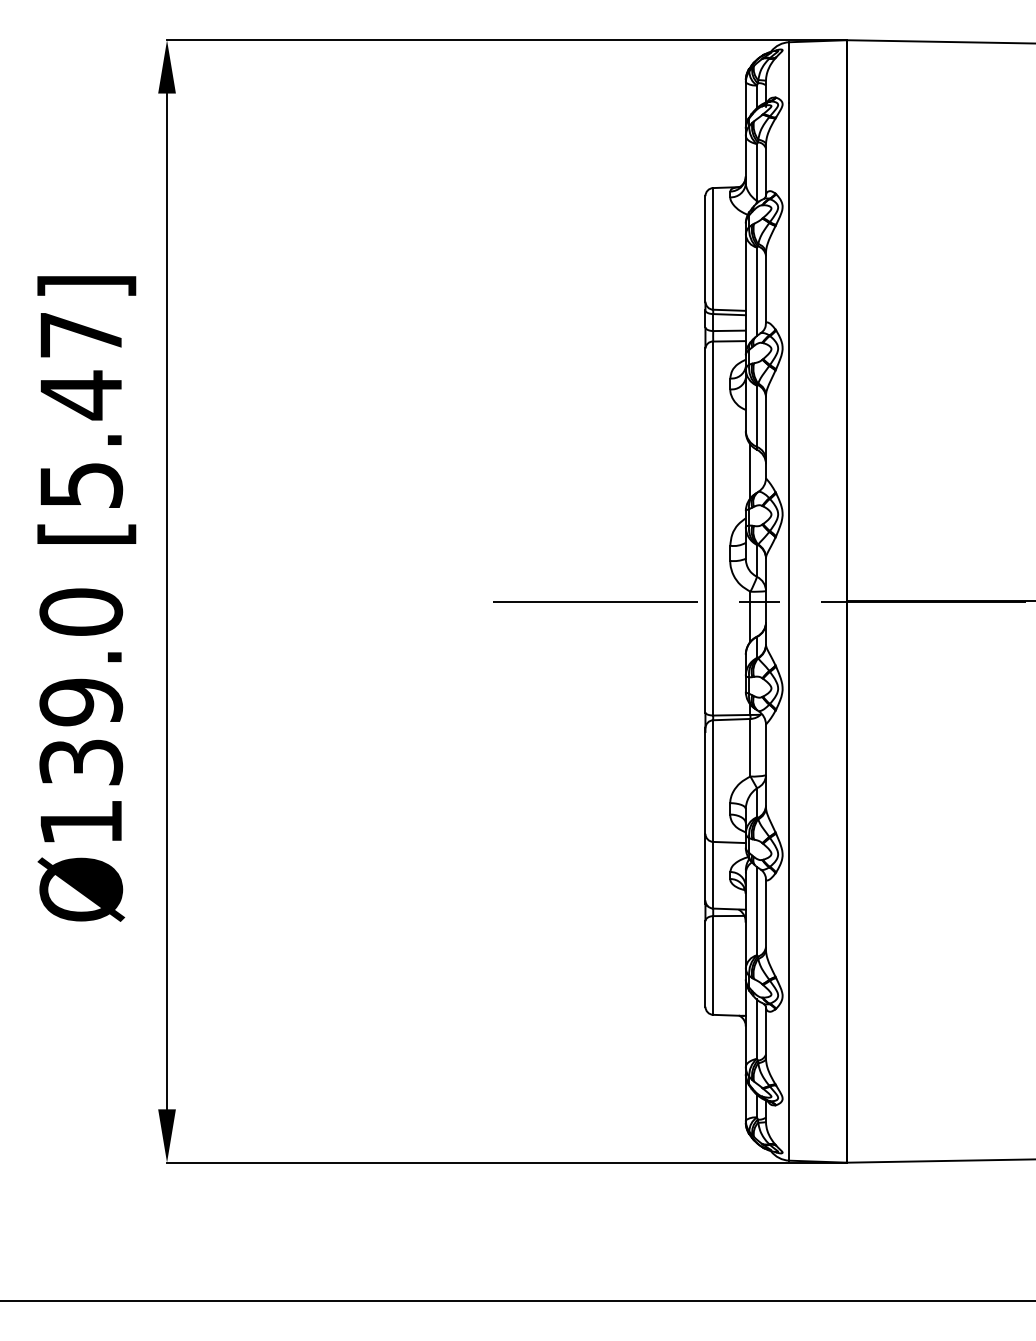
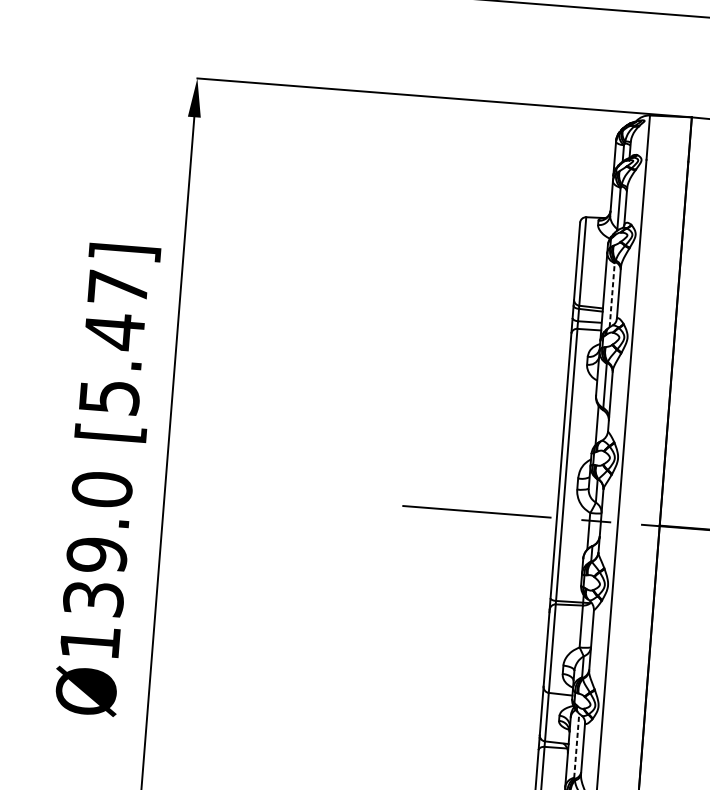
line: (757, 291) -> (612, 295), solid -> dashed
line: (757, 910) -> (577, 745), solid -> dashed

